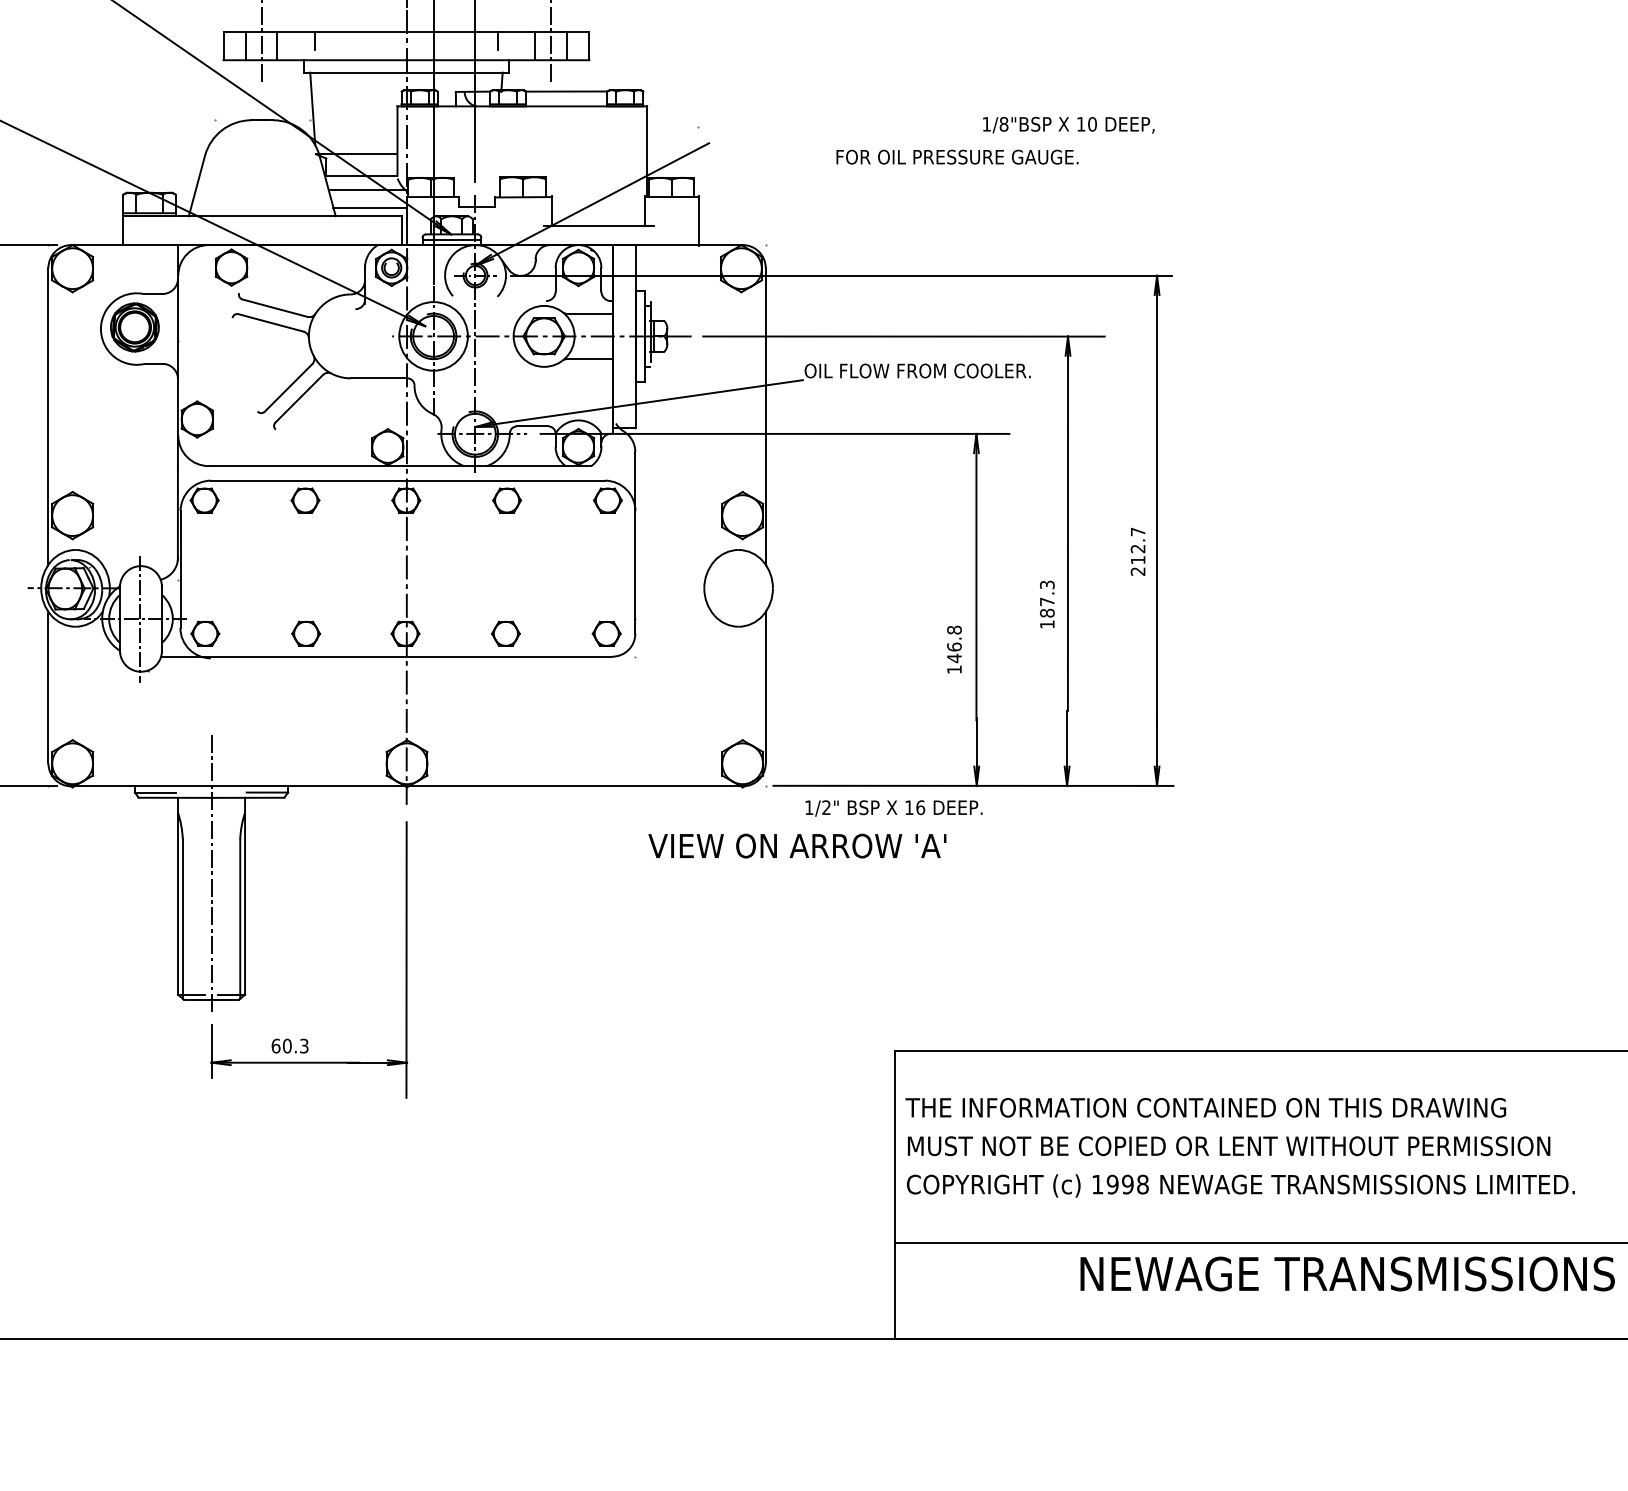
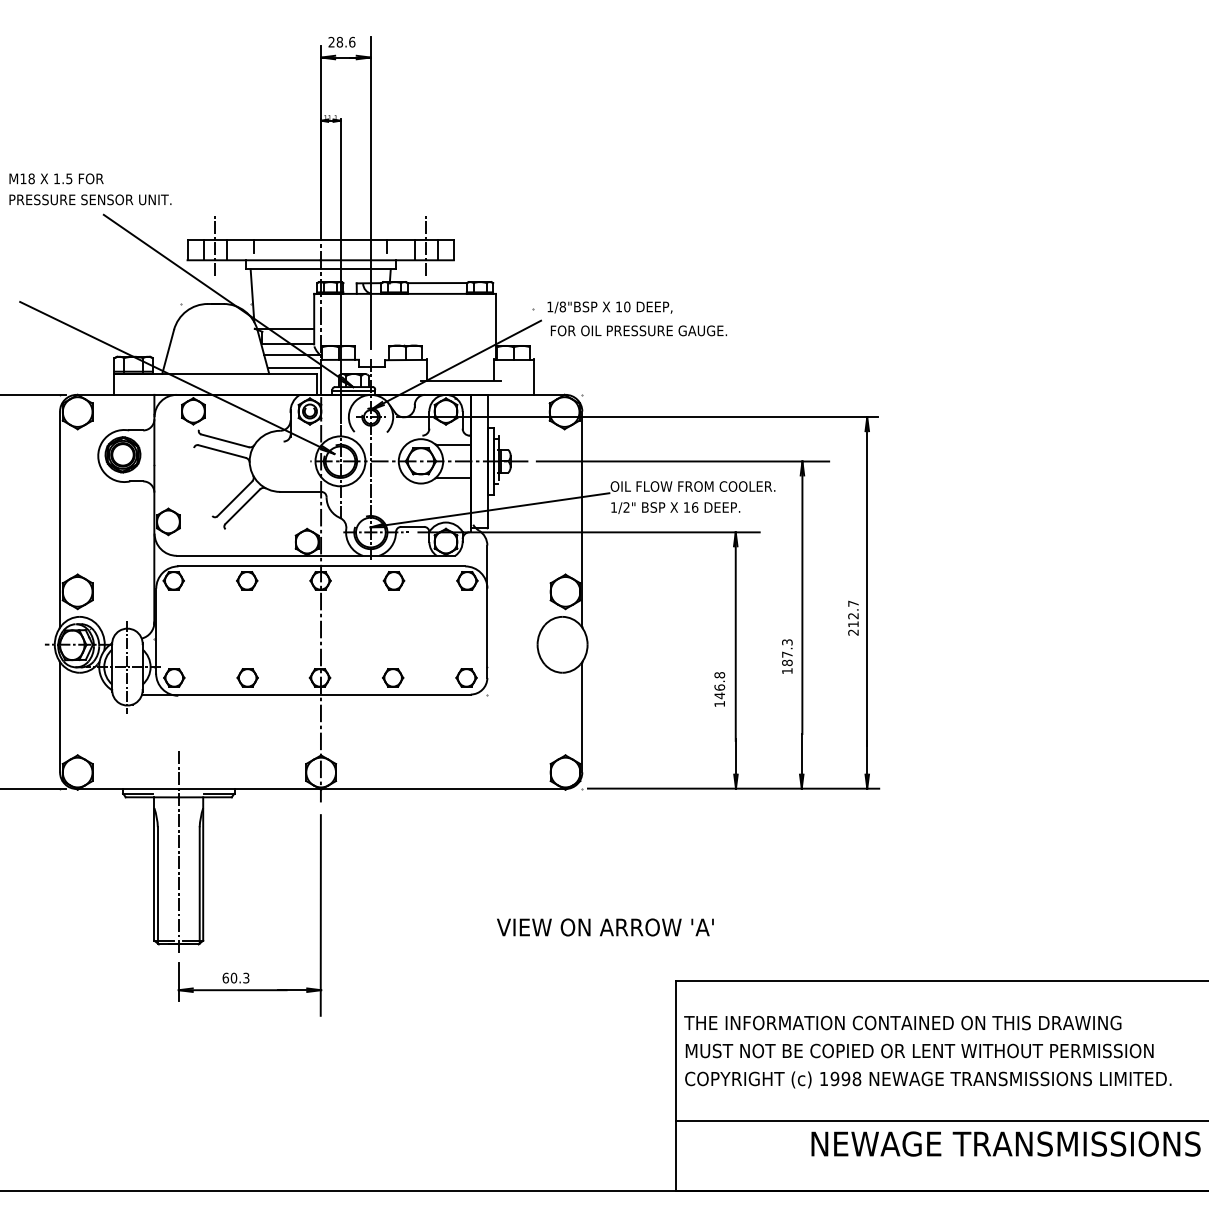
text: (1068, 125) -> (609, 307), moved
text: (956, 156) -> (638, 330), moved
text: (893, 807) -> (675, 507), moved
text: (797, 846) -> (605, 927), moved

